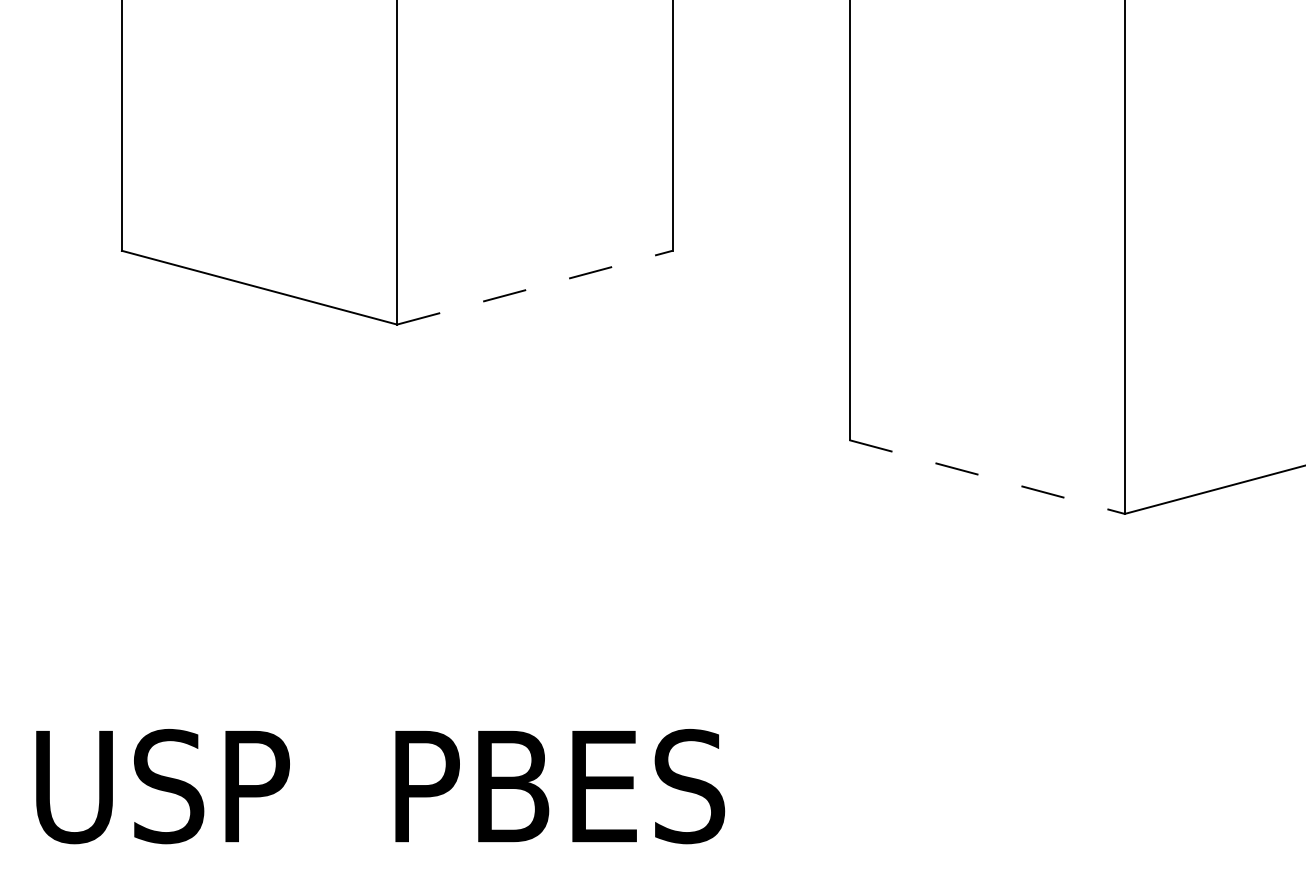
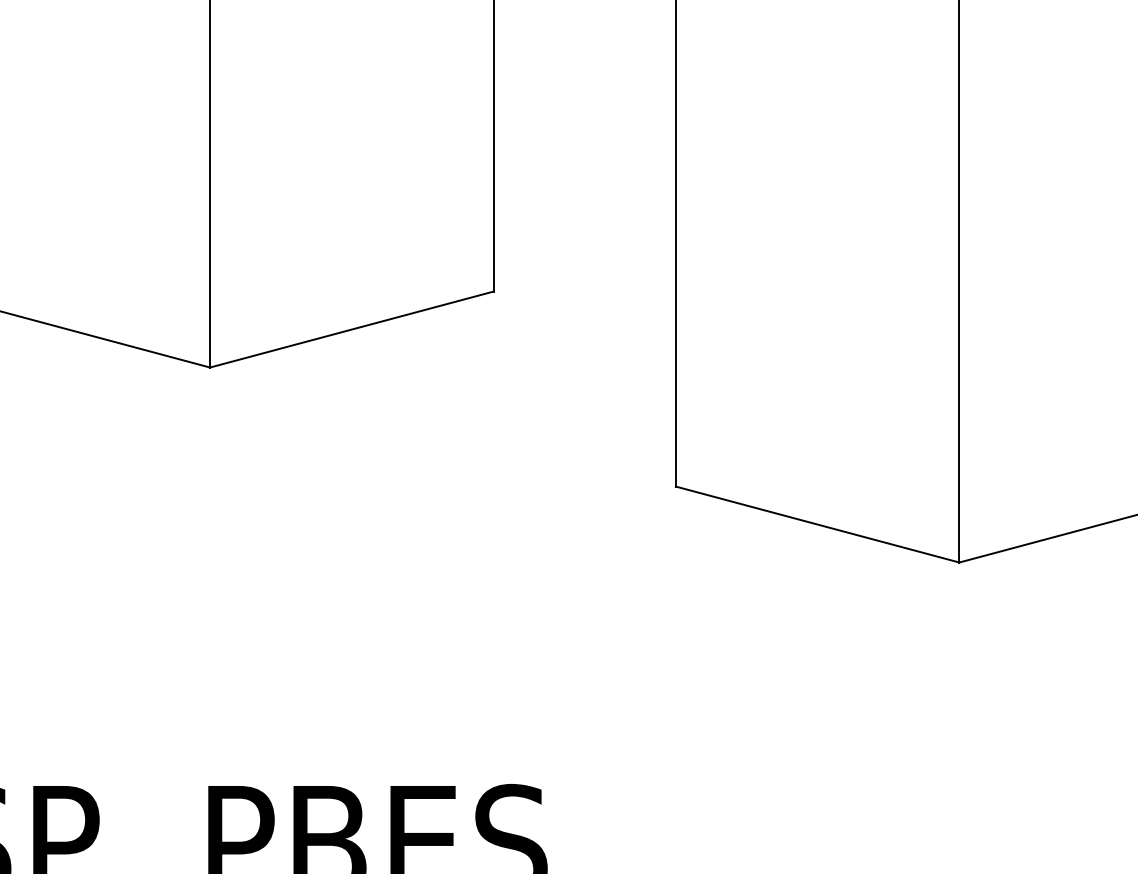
line: (534, 287) -> (351, 329), dashed -> solid
line: (987, 477) -> (817, 525), dashed -> solid

